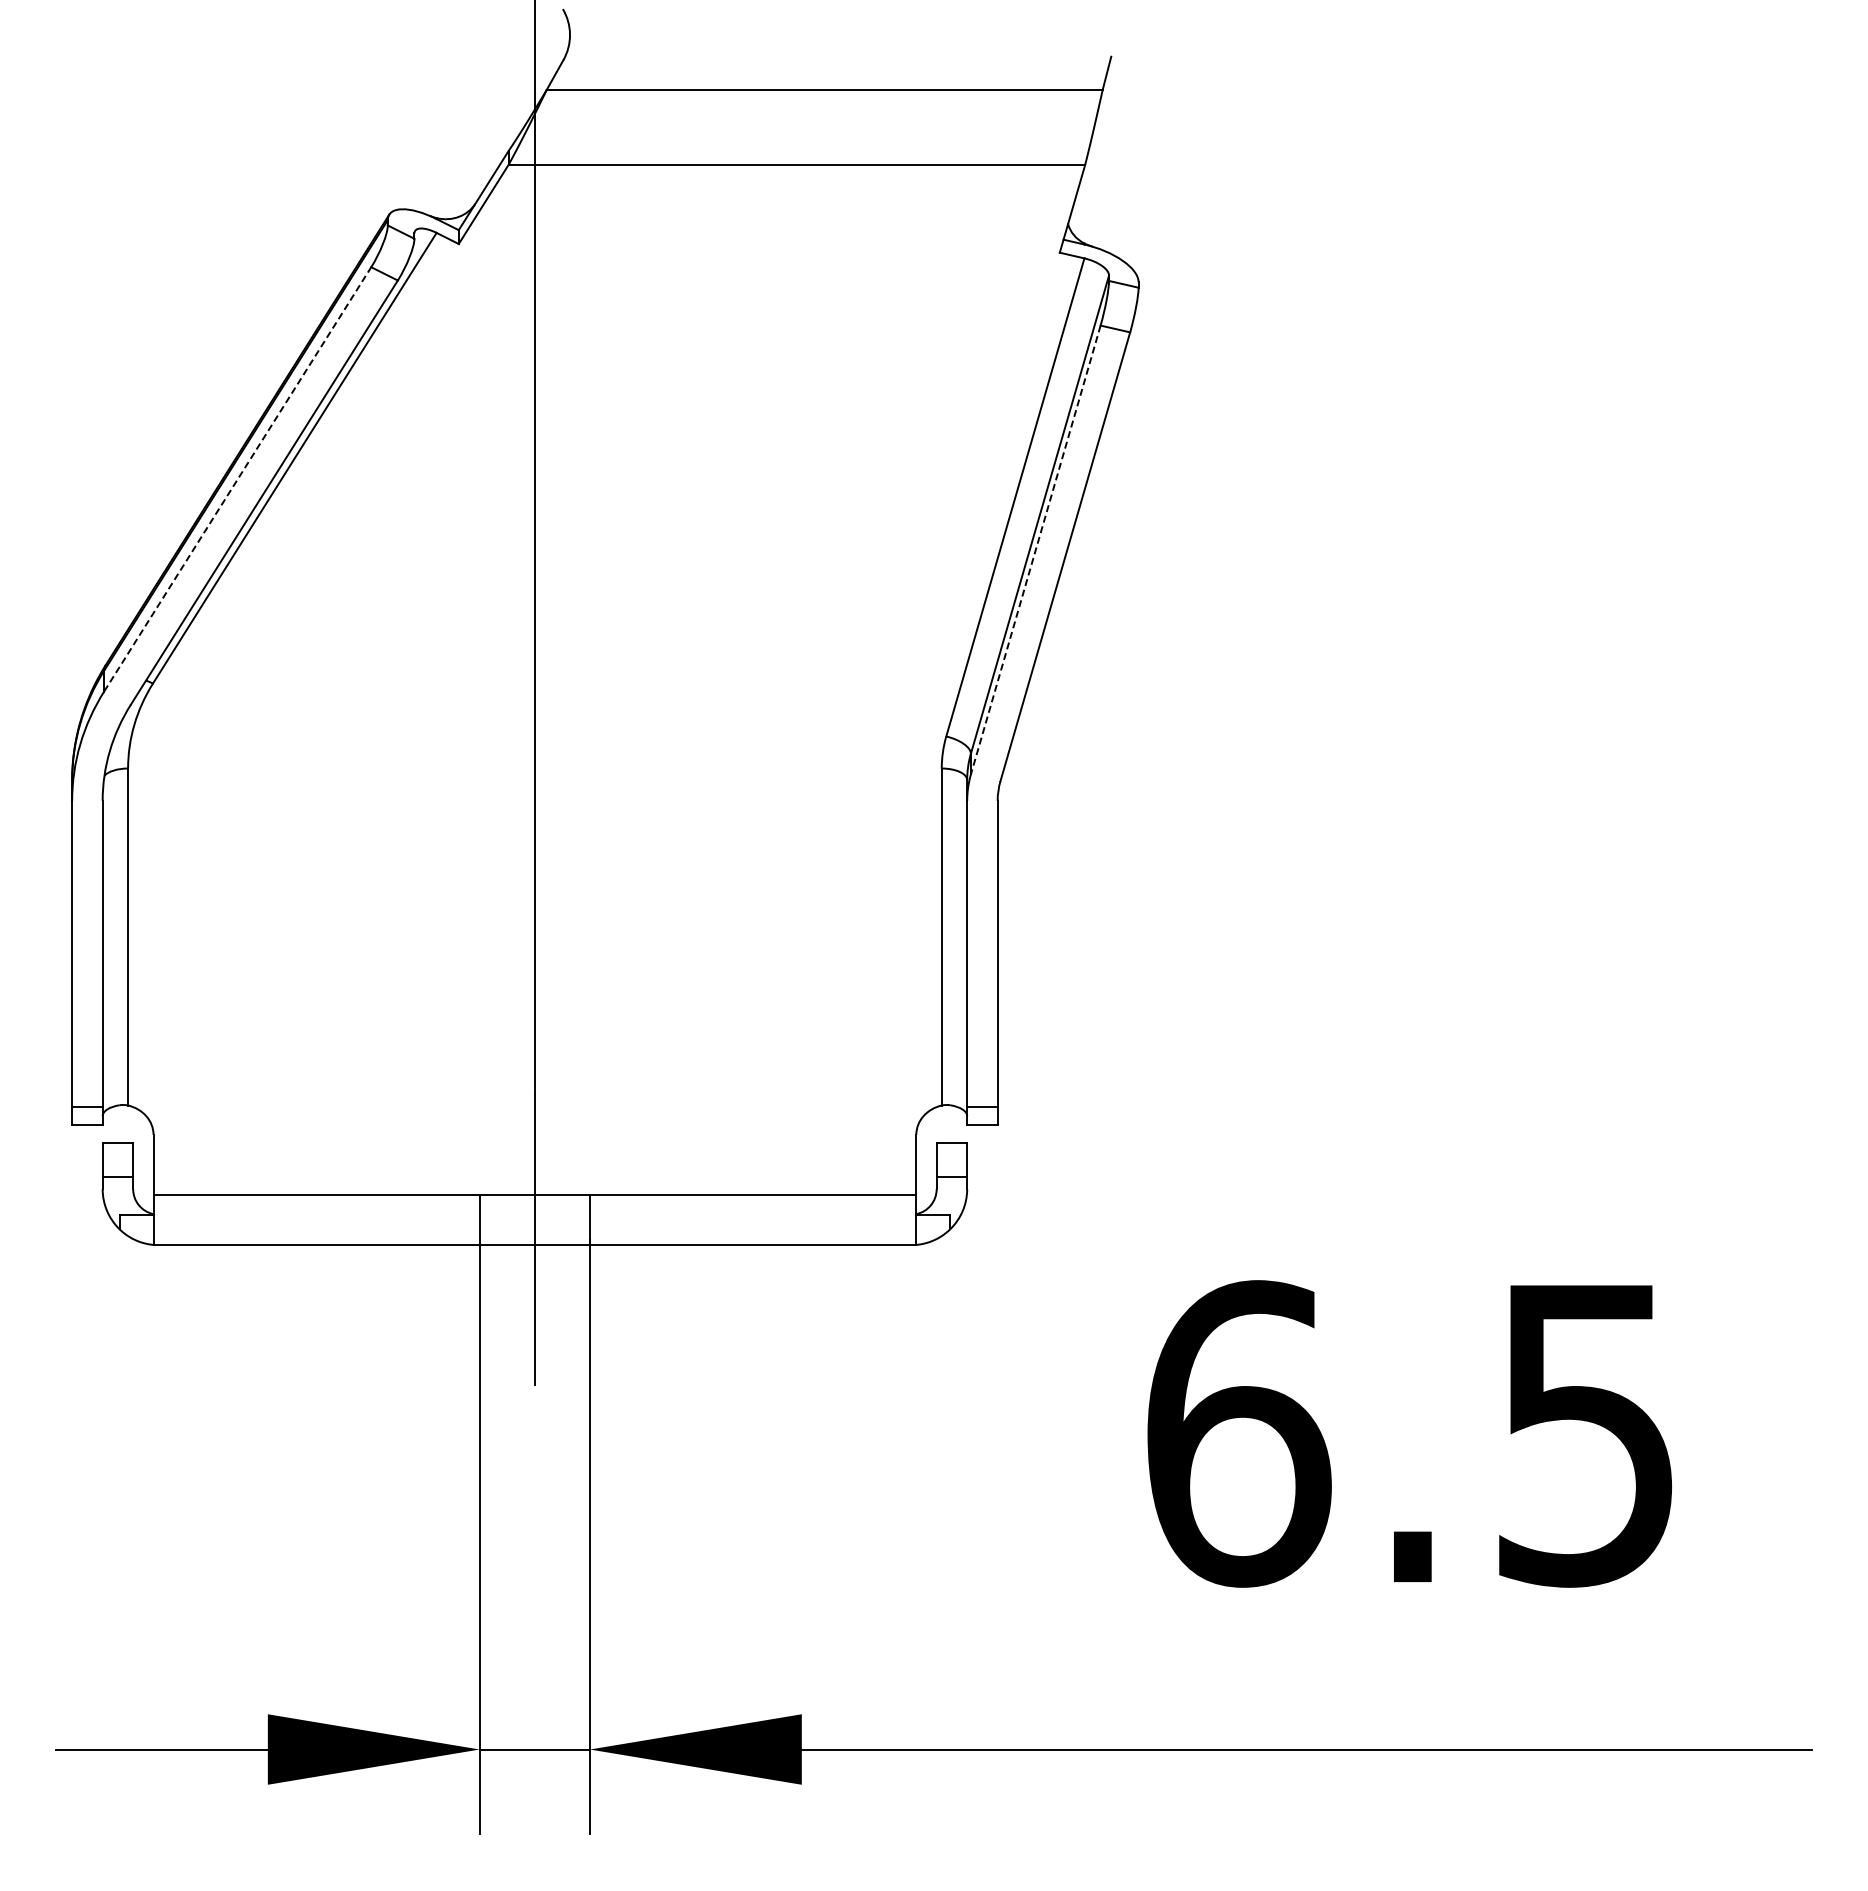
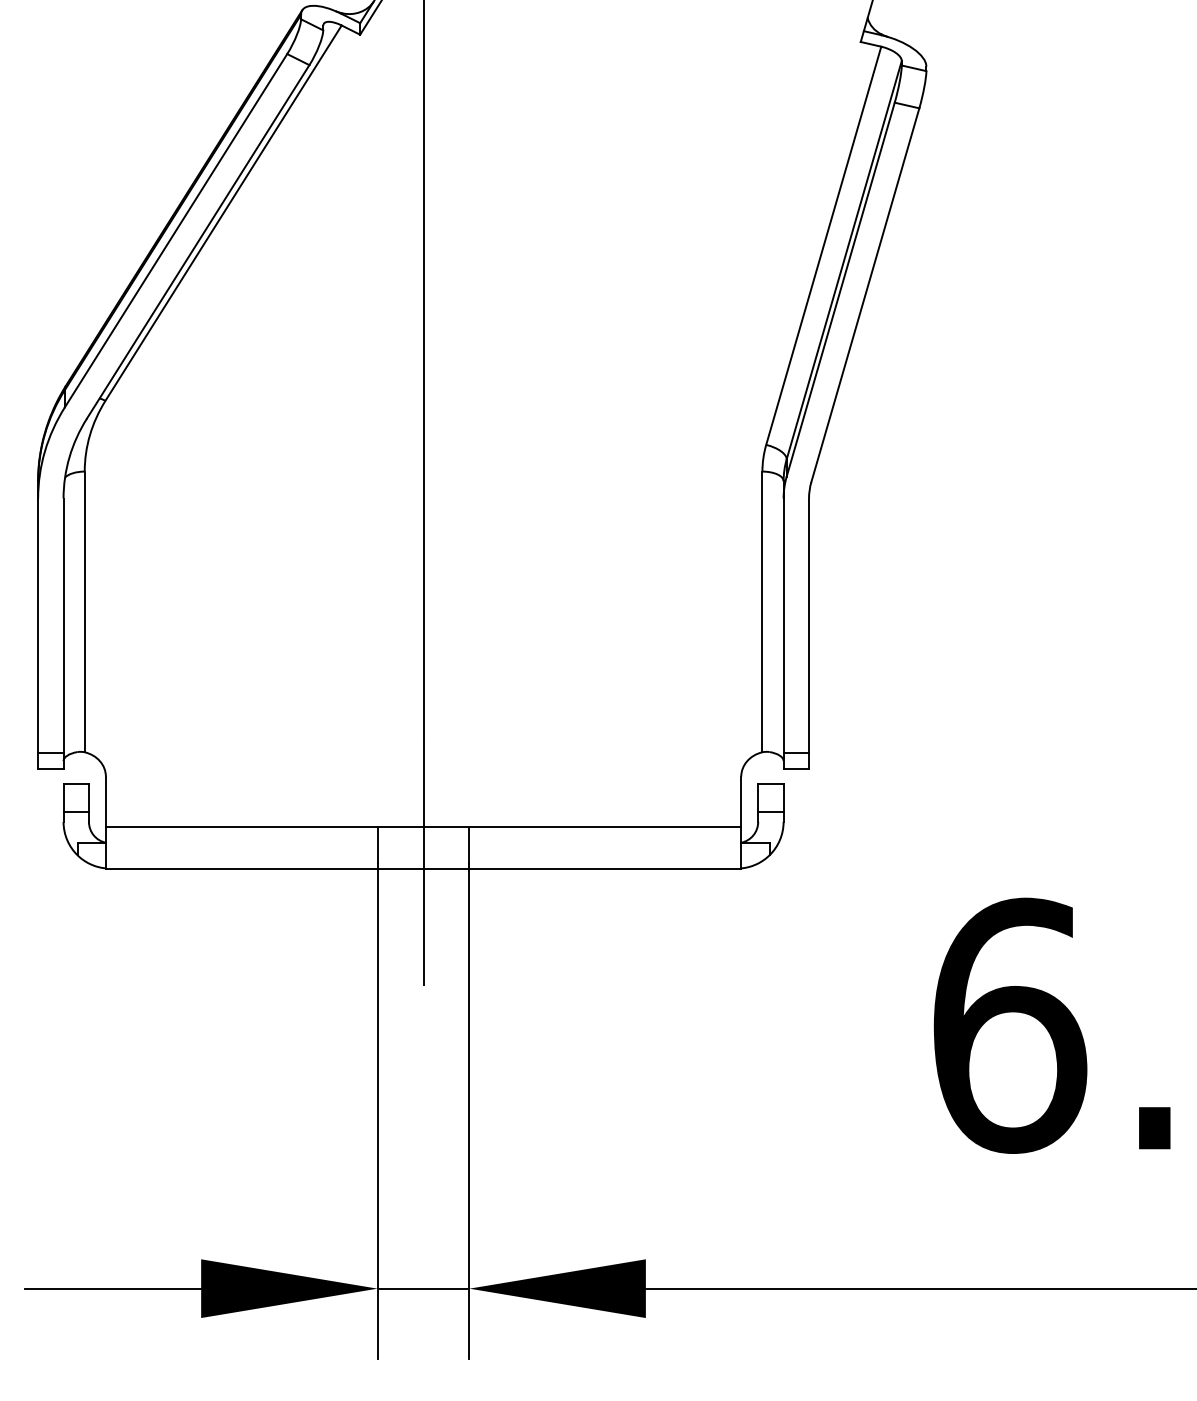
line: (237, 479) -> (175, 230), dashed -> solid
line: (1035, 550) -> (840, 290), dashed -> solid

